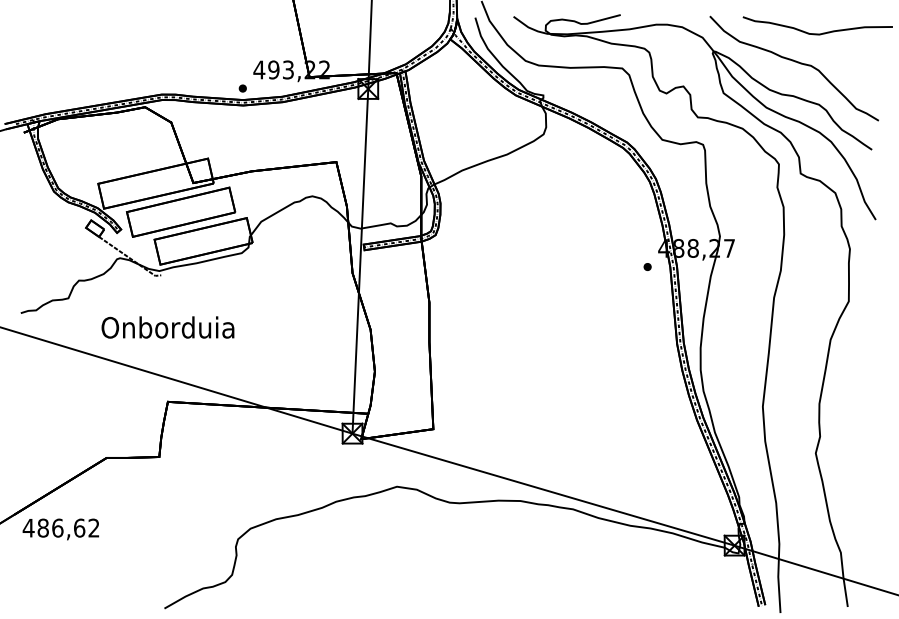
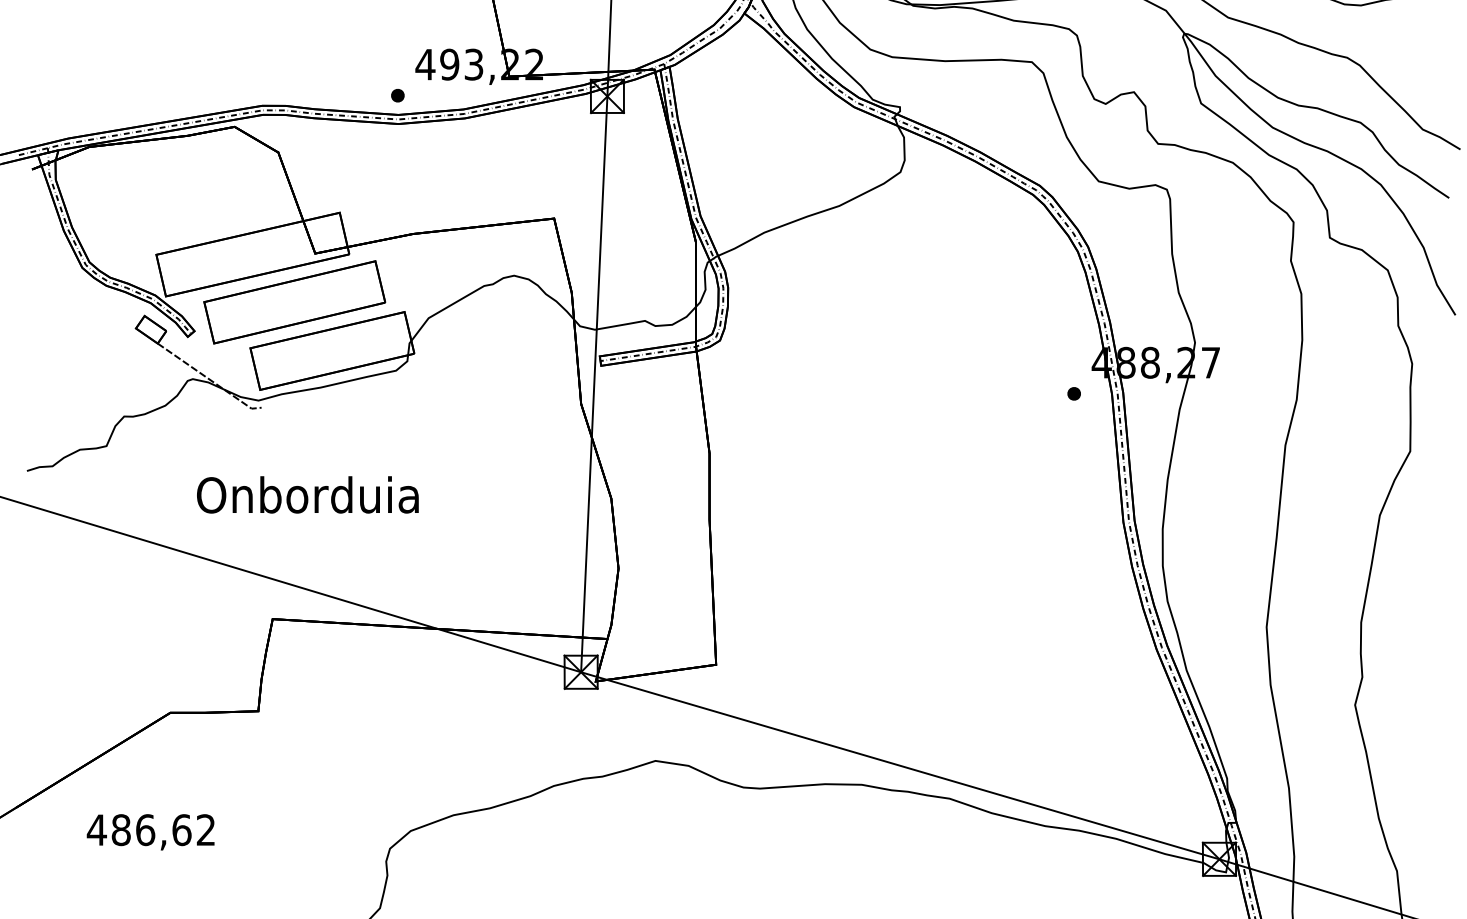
text: (167, 327) -> (307, 494), moved
text: (60, 529) -> (150, 832), moved

